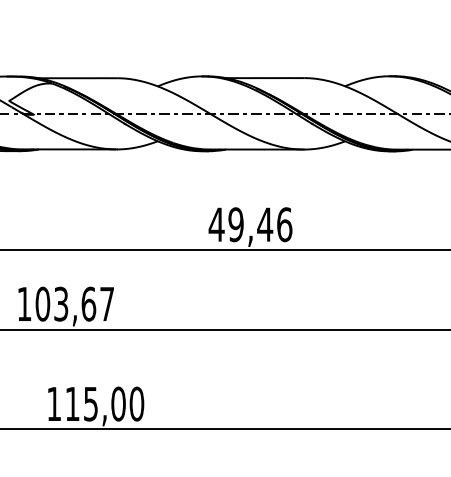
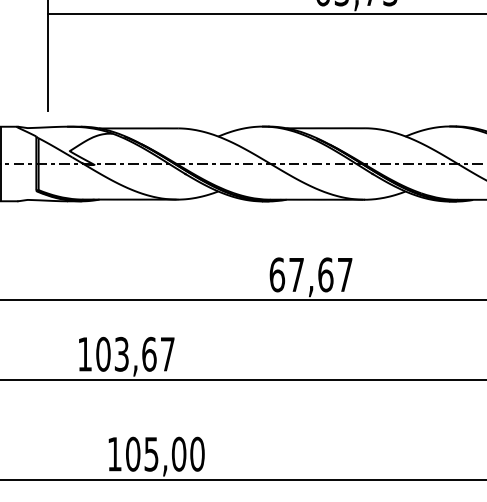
text: (249, 224) -> (310, 274), 49,46 -> 67,67
text: (72, 403) -> (133, 453), 115,00 -> 105,00

